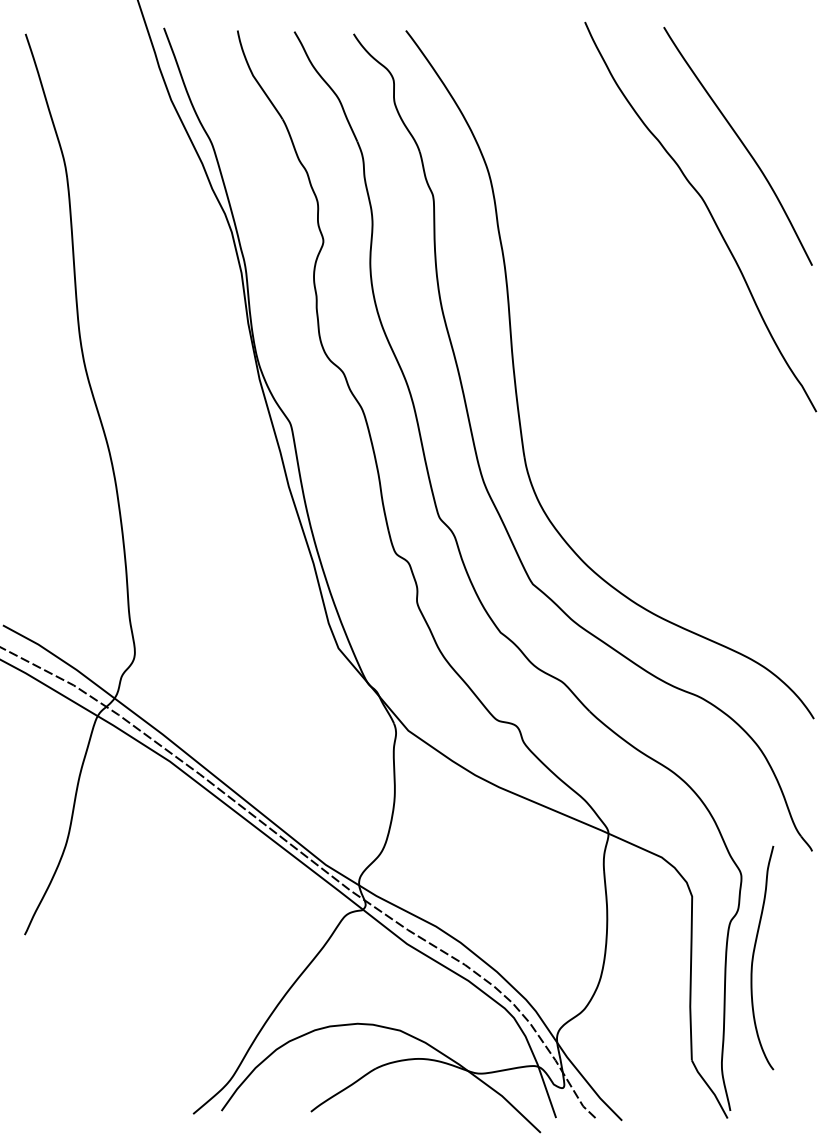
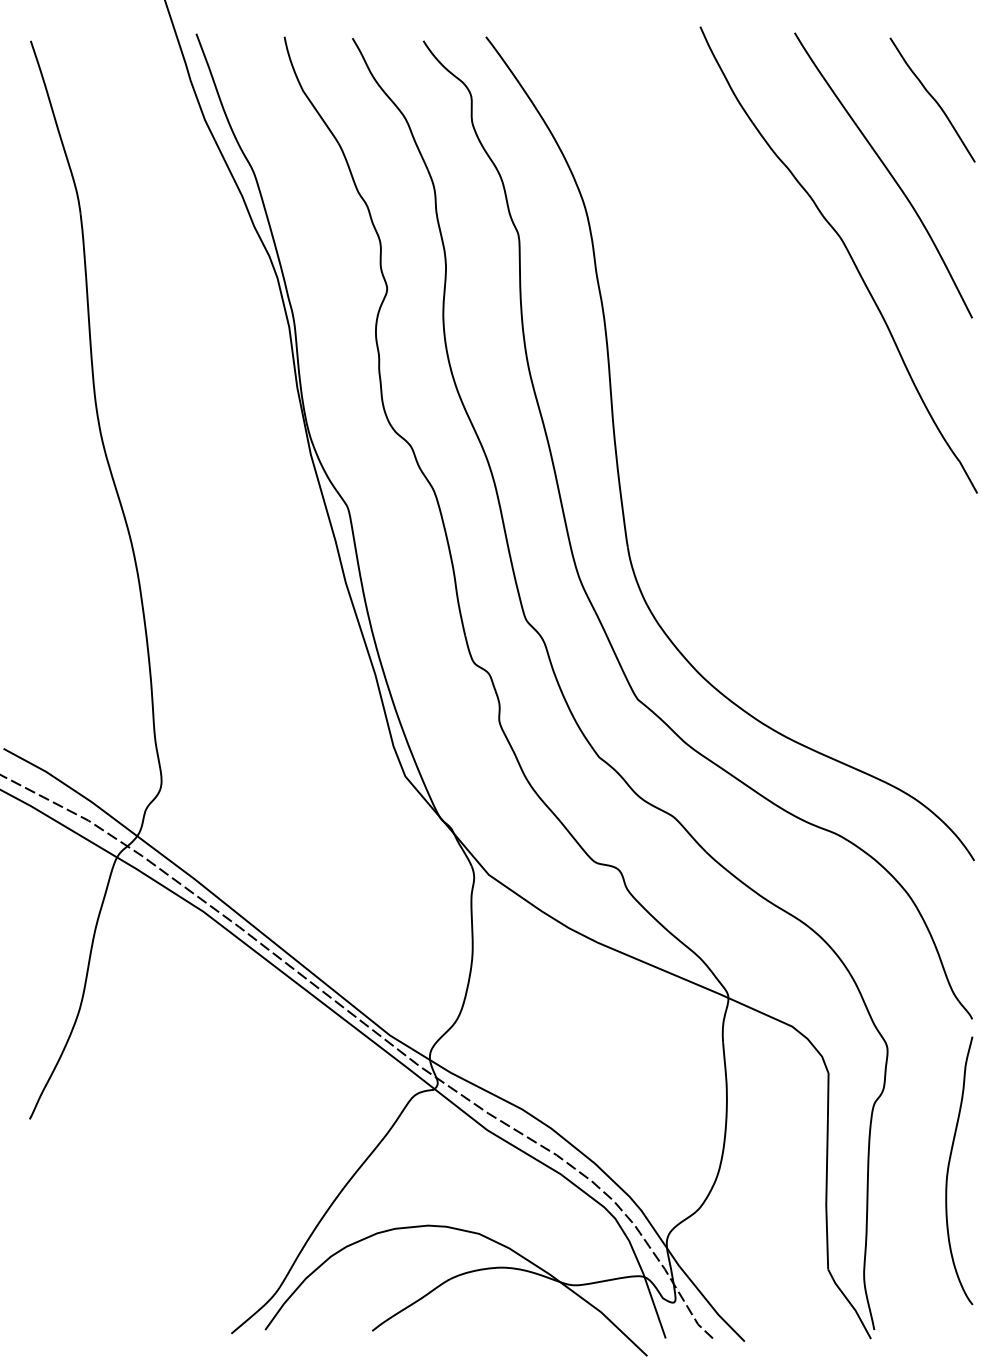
curve: (779, 83) -> (933, 100), added
curve: (754, 955) -> (949, 1167), moved

